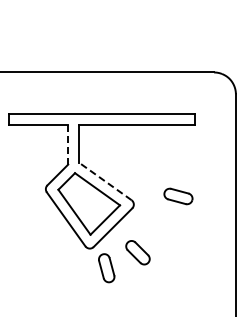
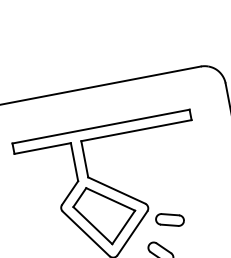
line: (68, 144) -> (74, 161), dashed -> solid
line: (104, 181) -> (115, 190), dashed -> solid
part: (178, 196) -> (170, 220), moved

